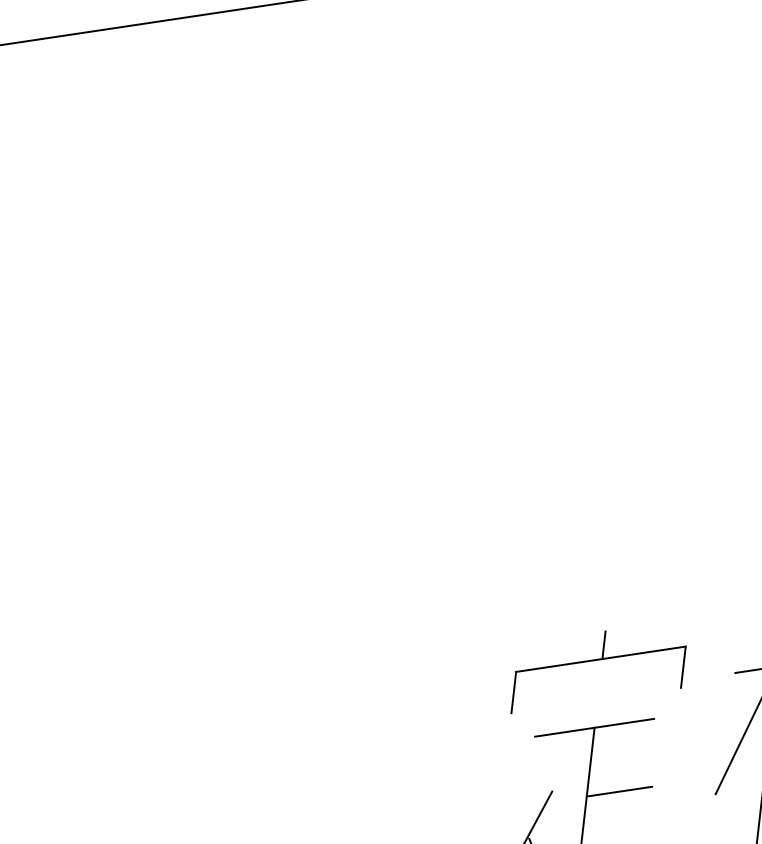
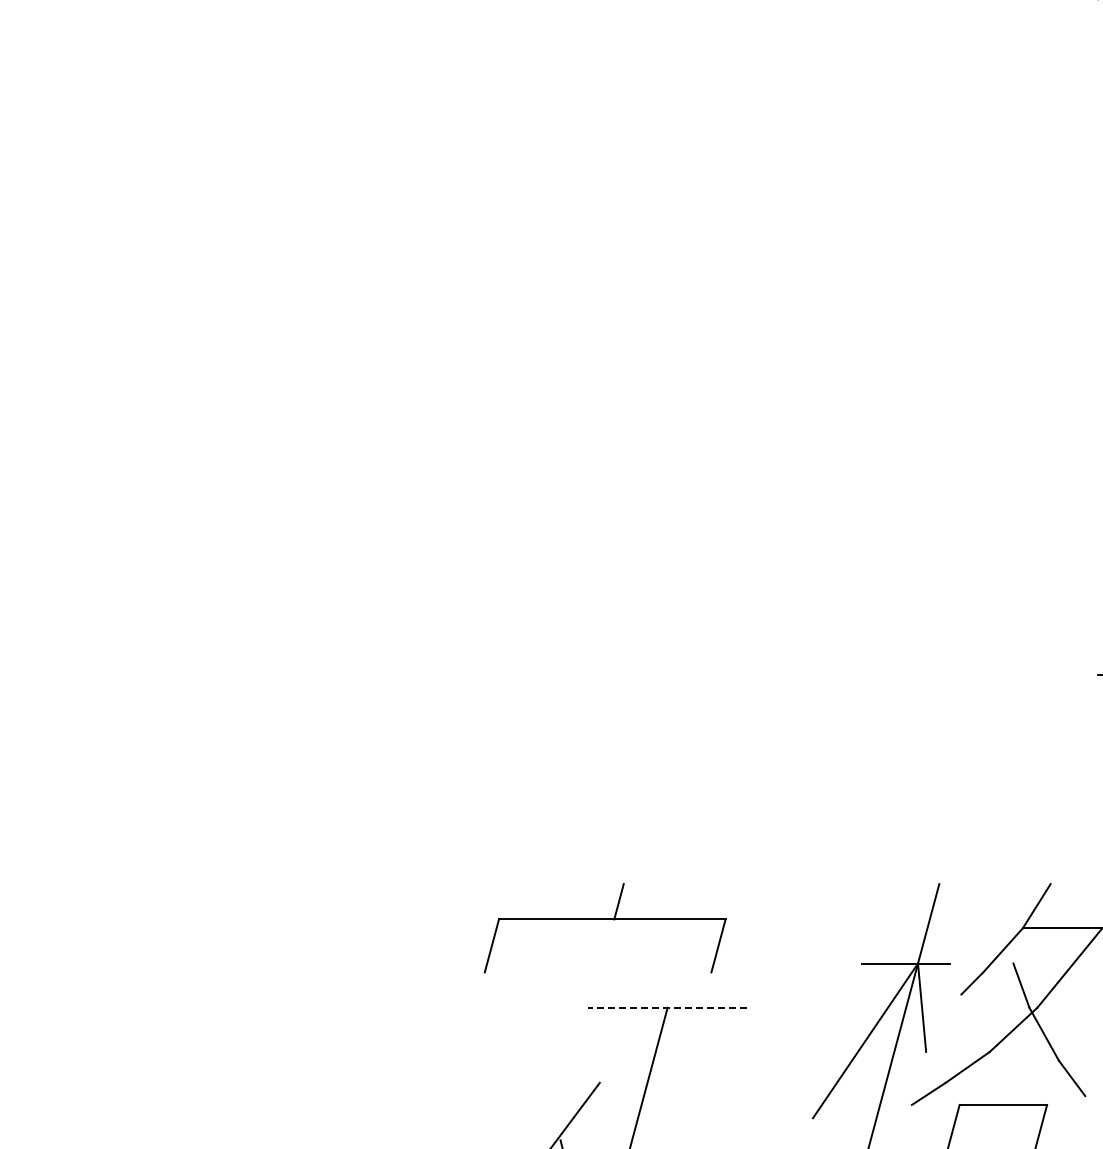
part: (595, 660) -> (604, 919), moved
line: (594, 727) -> (667, 1007), solid -> dashed
line: (619, 791) -> (687, 1096), removed

